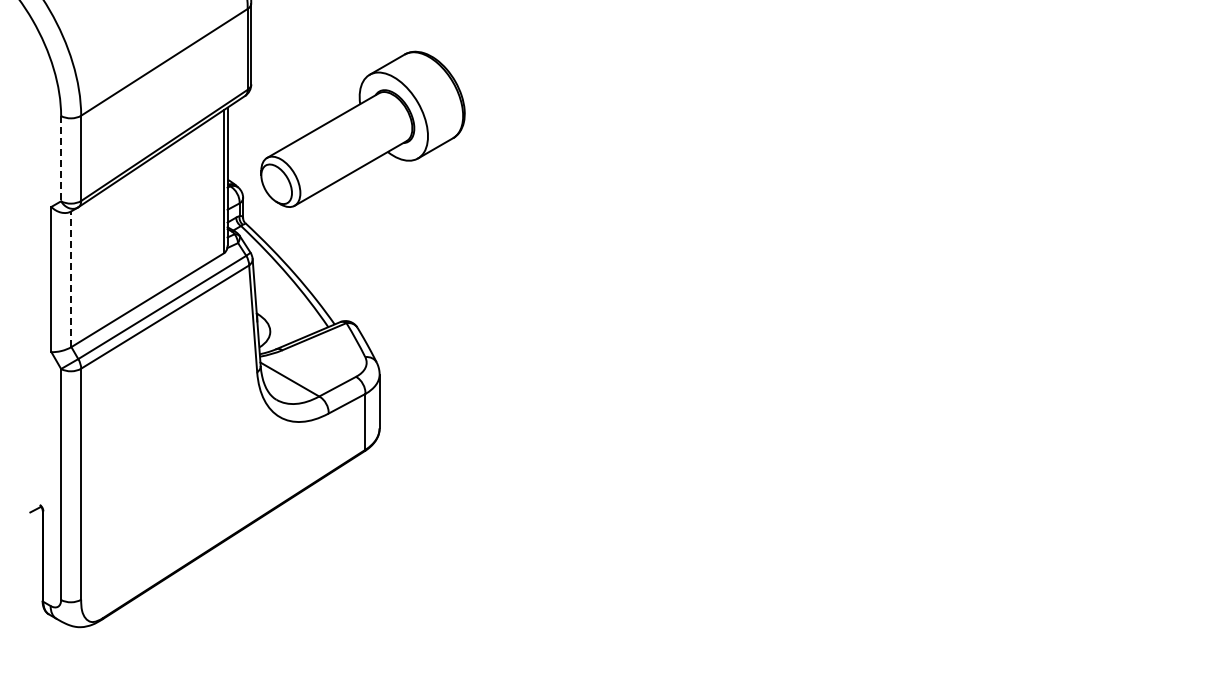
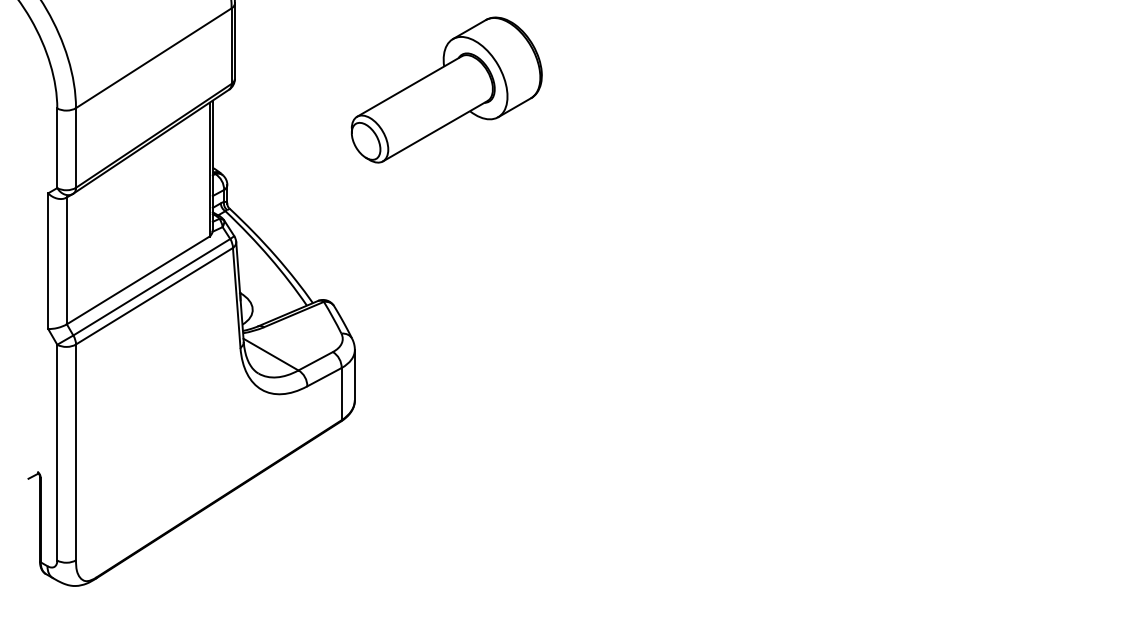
part: (362, 128) -> (446, 89), moved
line: (61, 158) -> (57, 148), dashed -> solid
line: (71, 279) -> (66, 261), dashed -> solid

